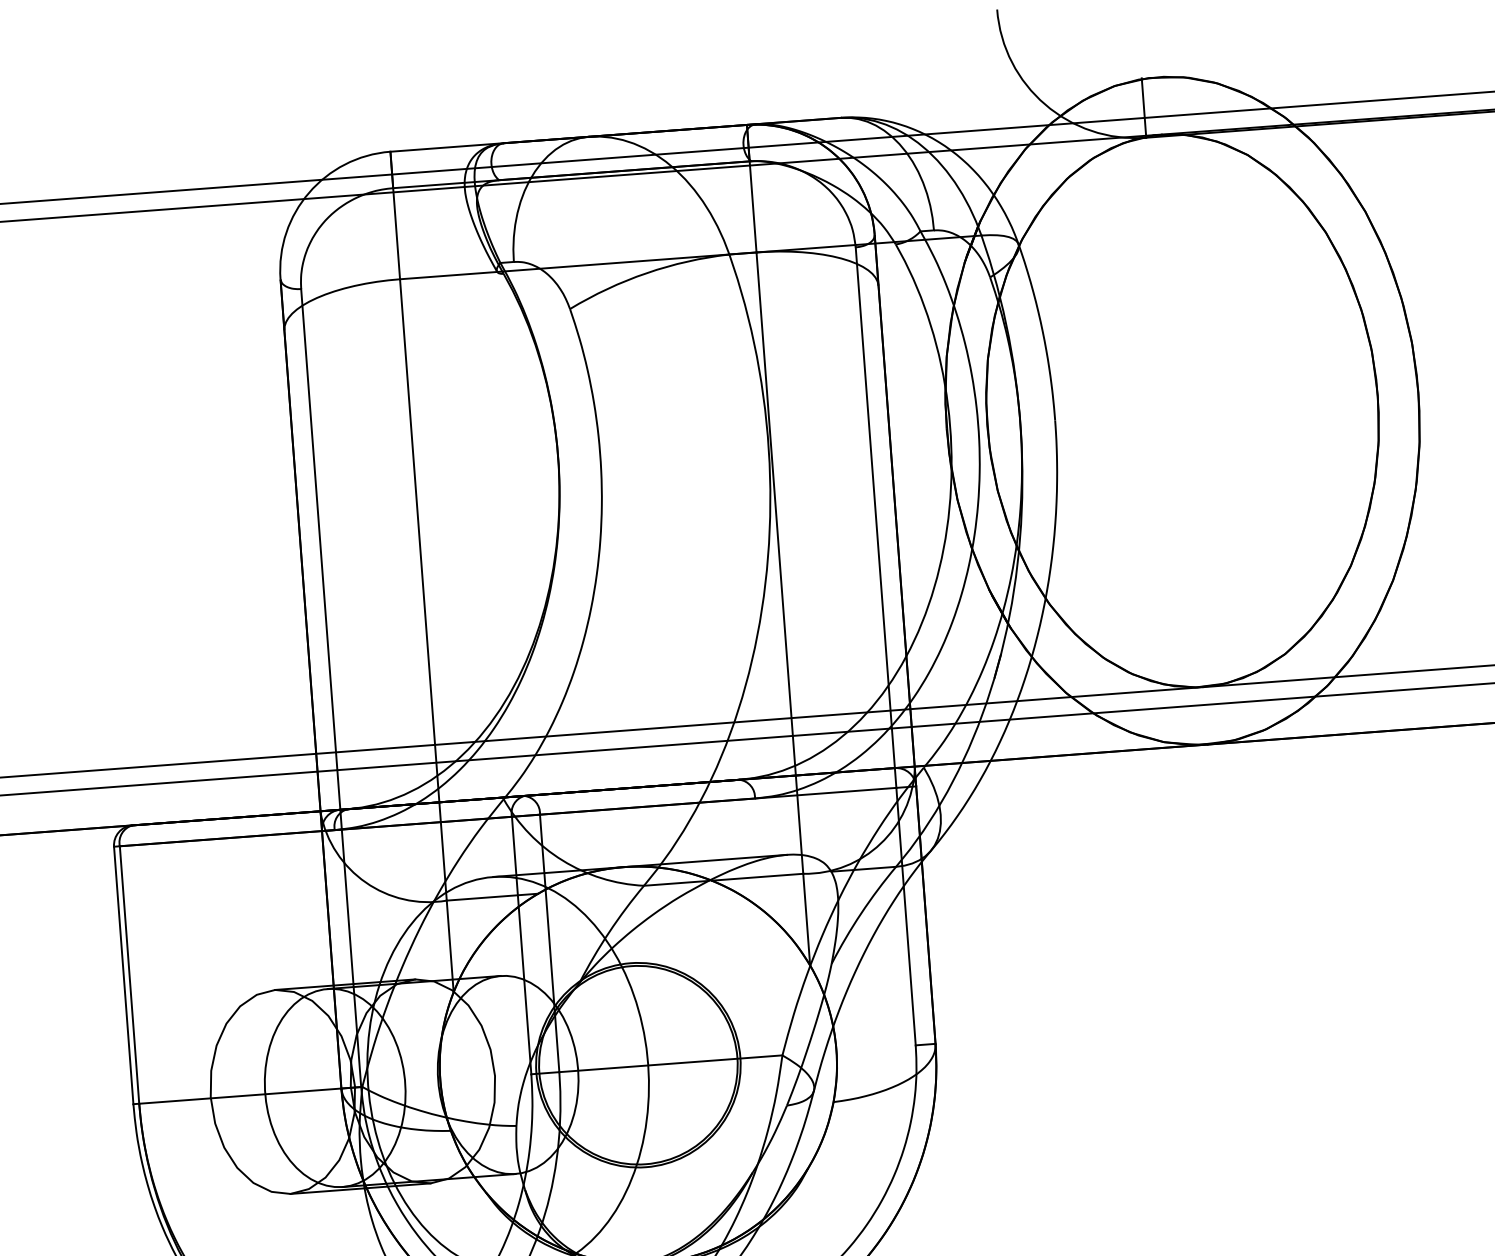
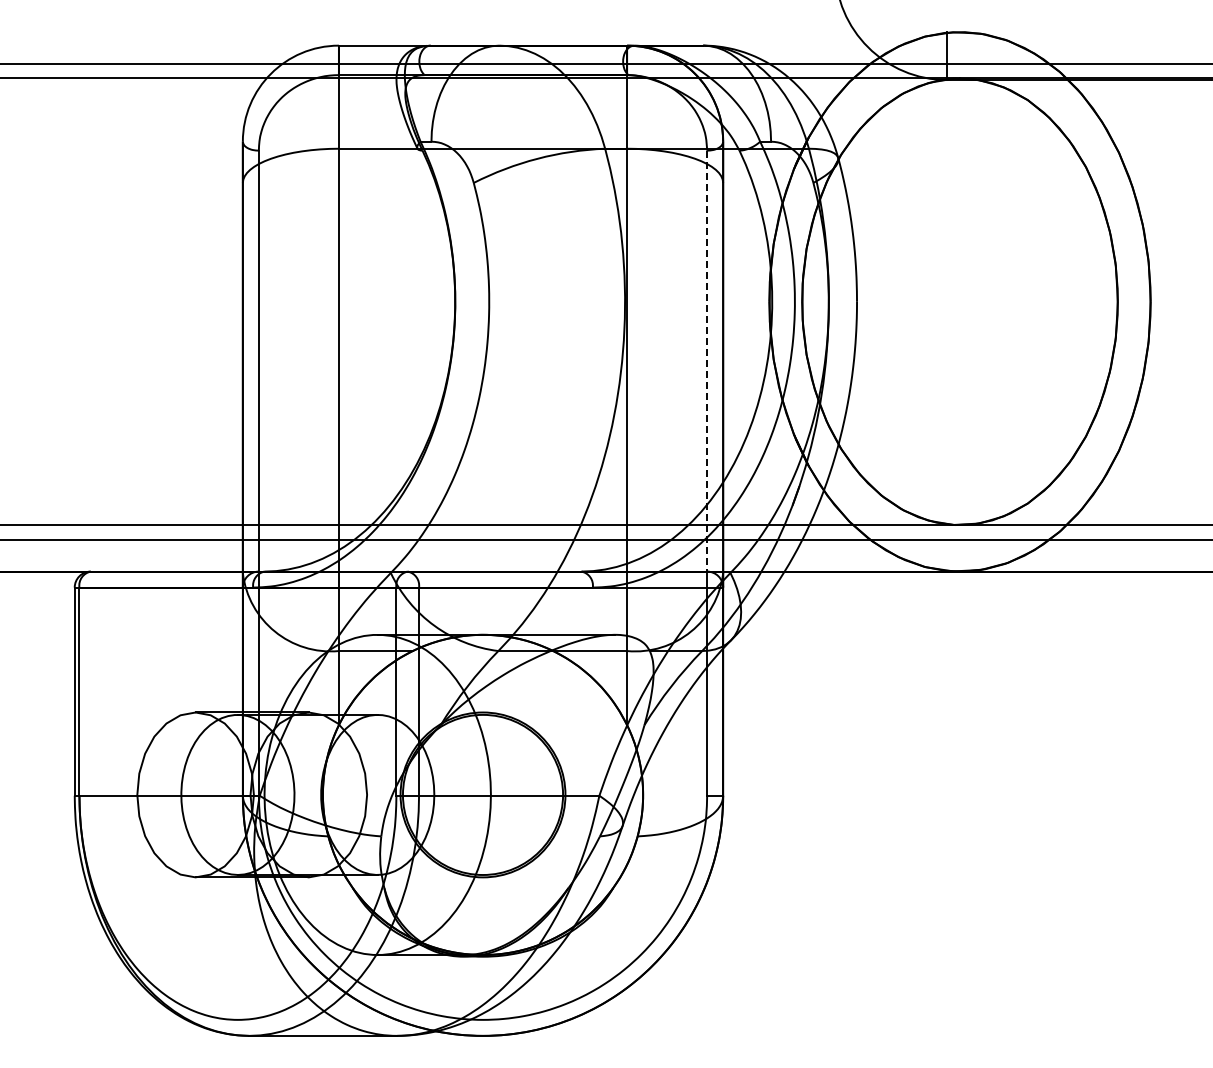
line: (875, 508) -> (707, 361), solid -> dashed

